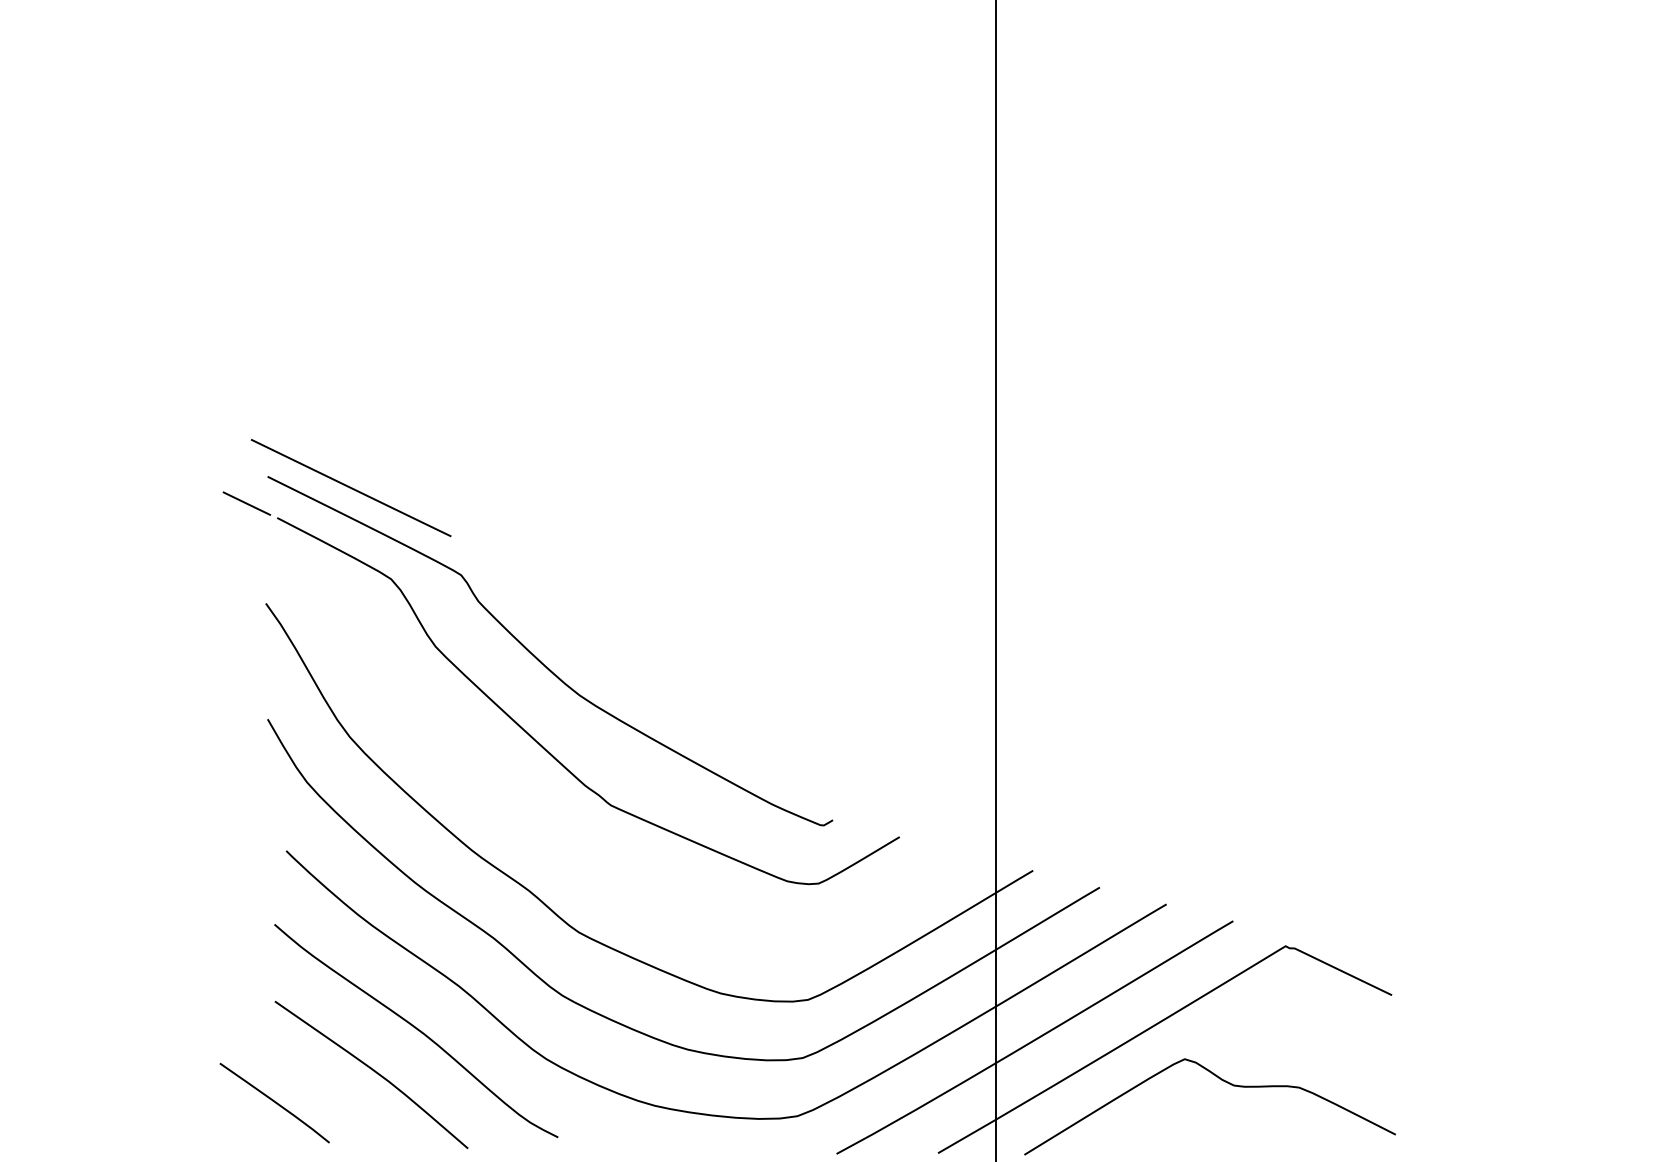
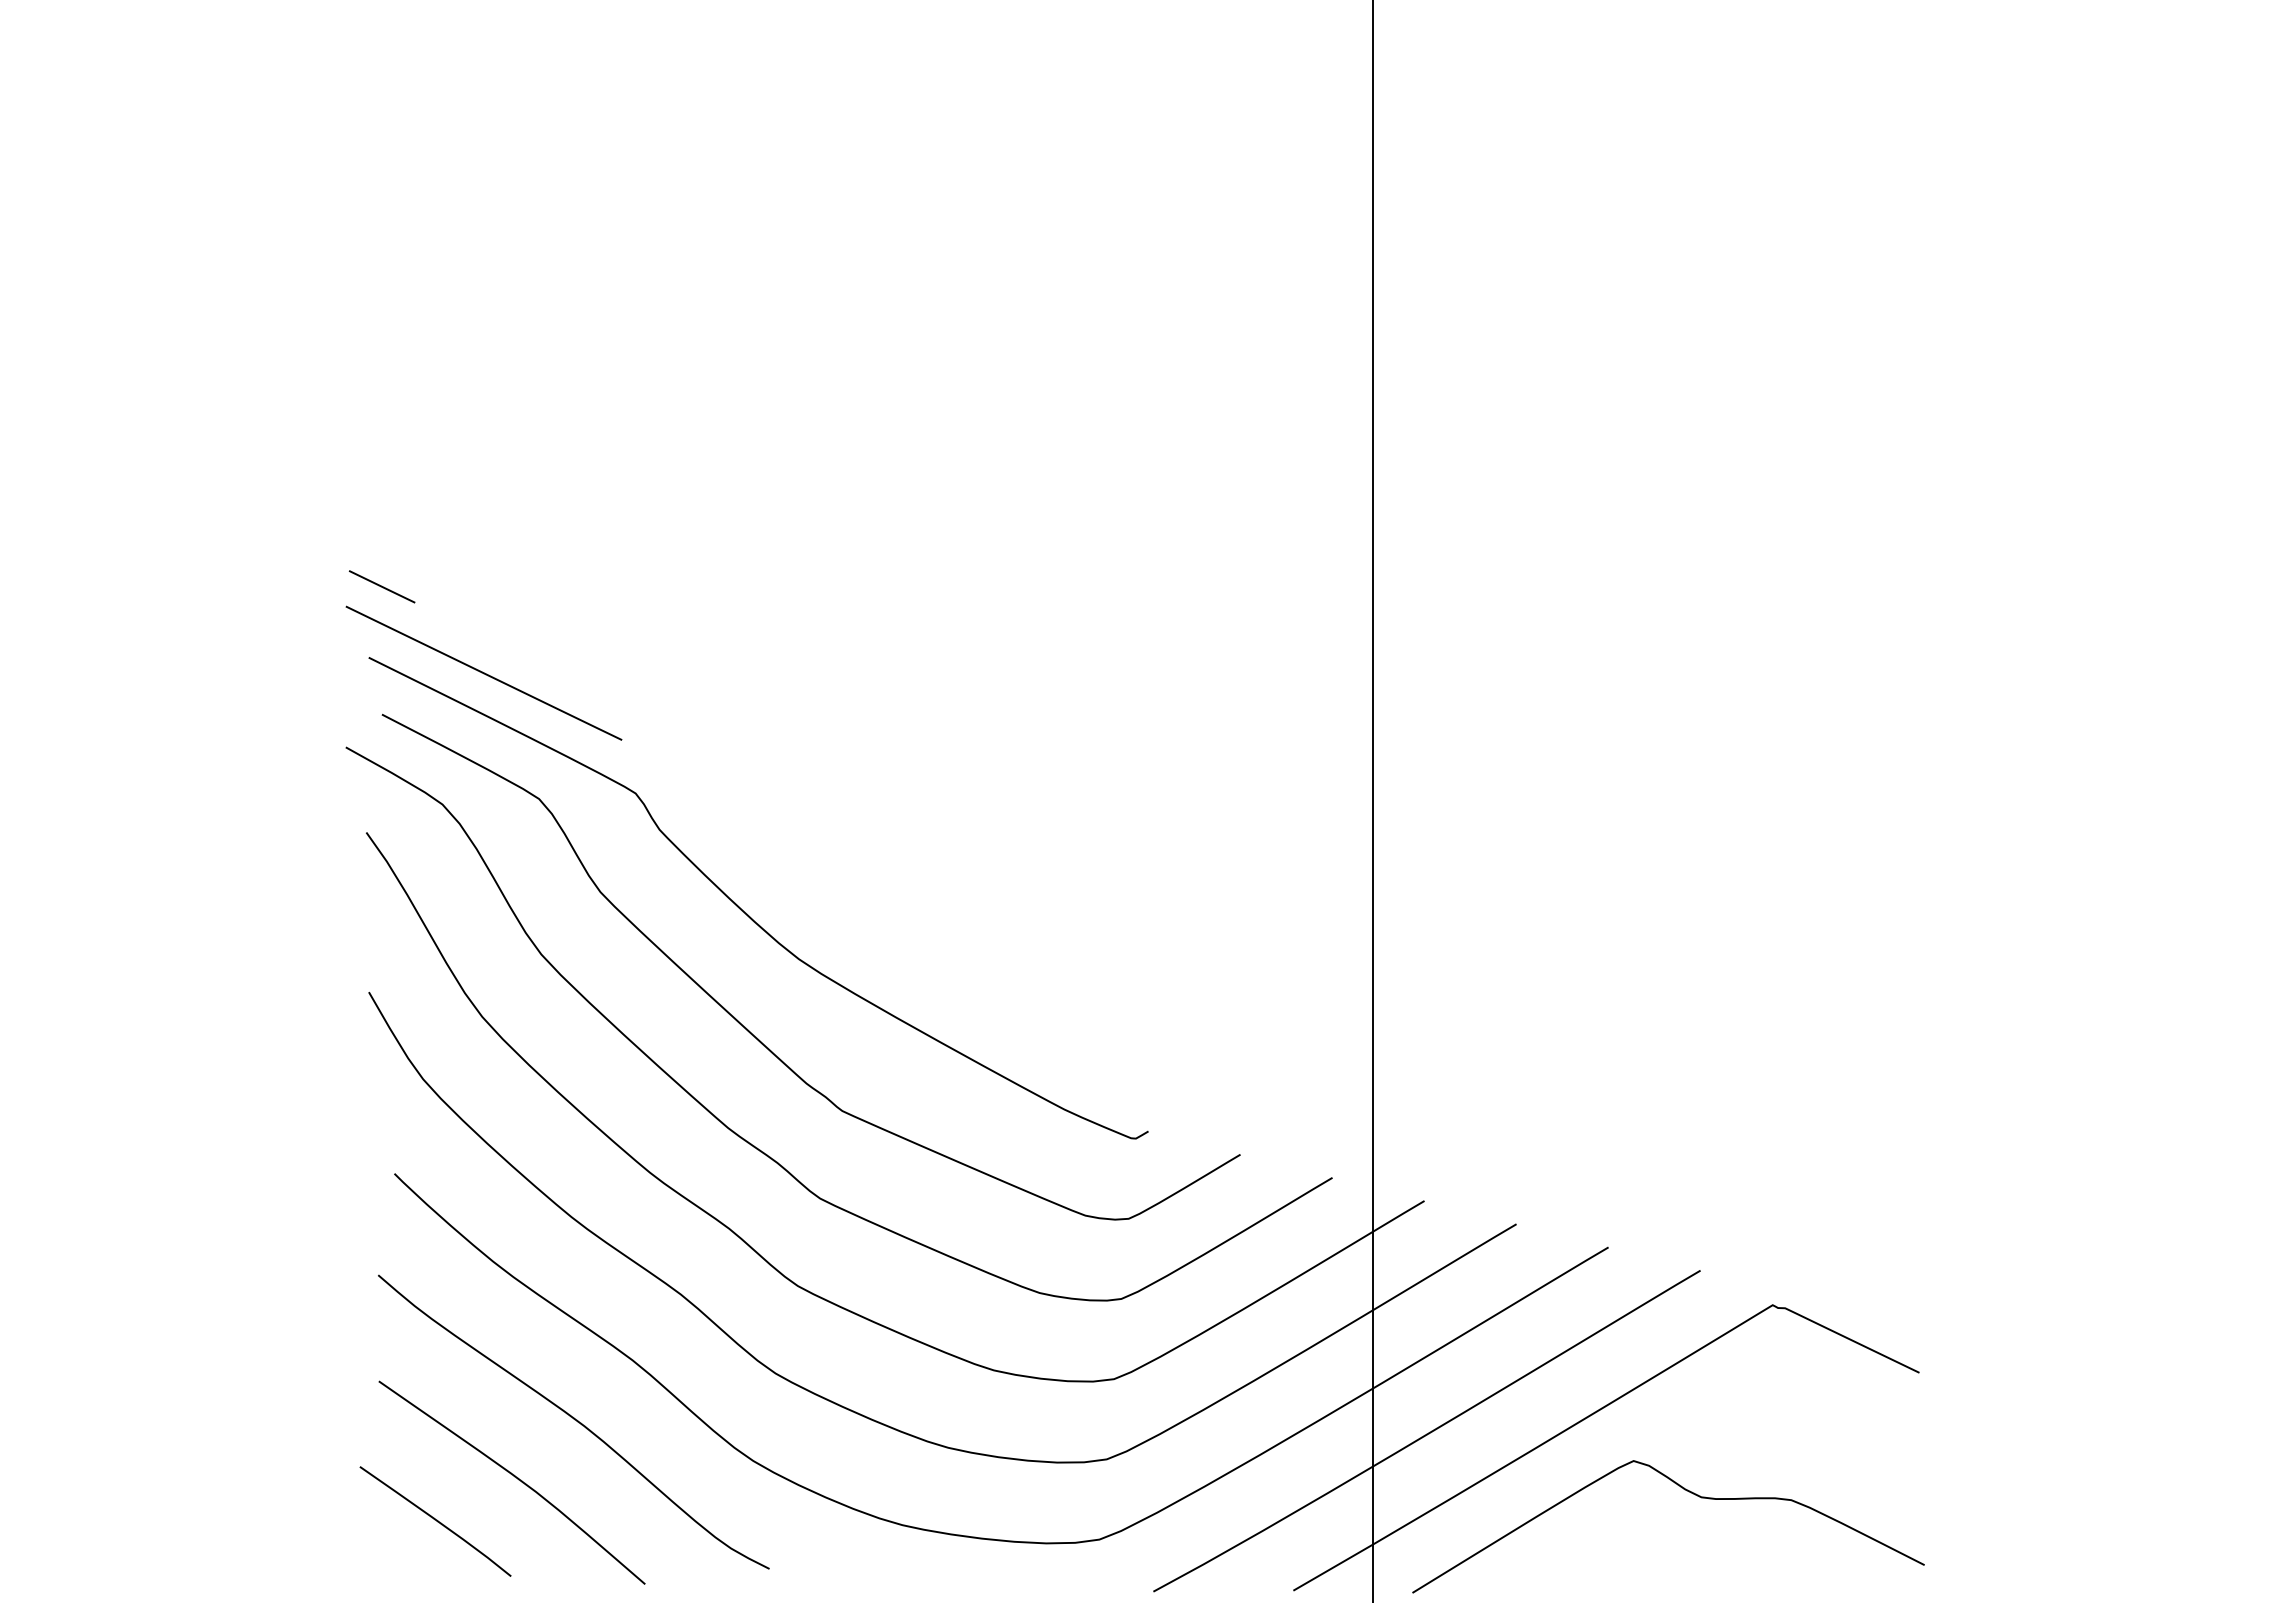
line: (246, 503) -> (381, 586), moved
curve: (549, 831) -> (757, 1147), added
curve: (274, 1102) -> (435, 1520), moved

